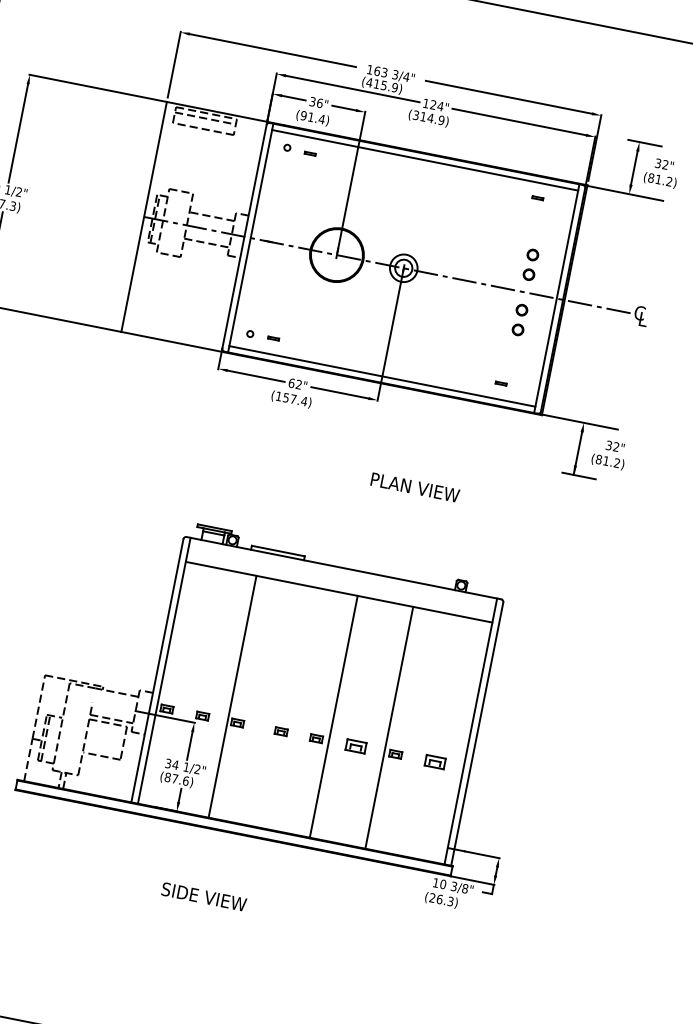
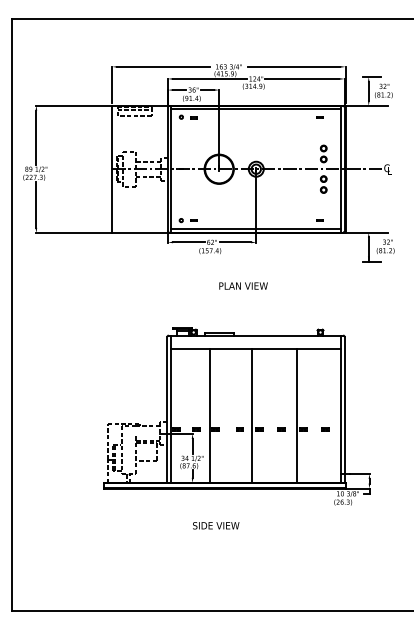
text: (415, 486) -> (243, 285), moved
line: (334, 716) -> (252, 415), moved
part: (356, 746) -> (281, 429), size x0.62
part: (435, 762) -> (325, 429), size x0.62

